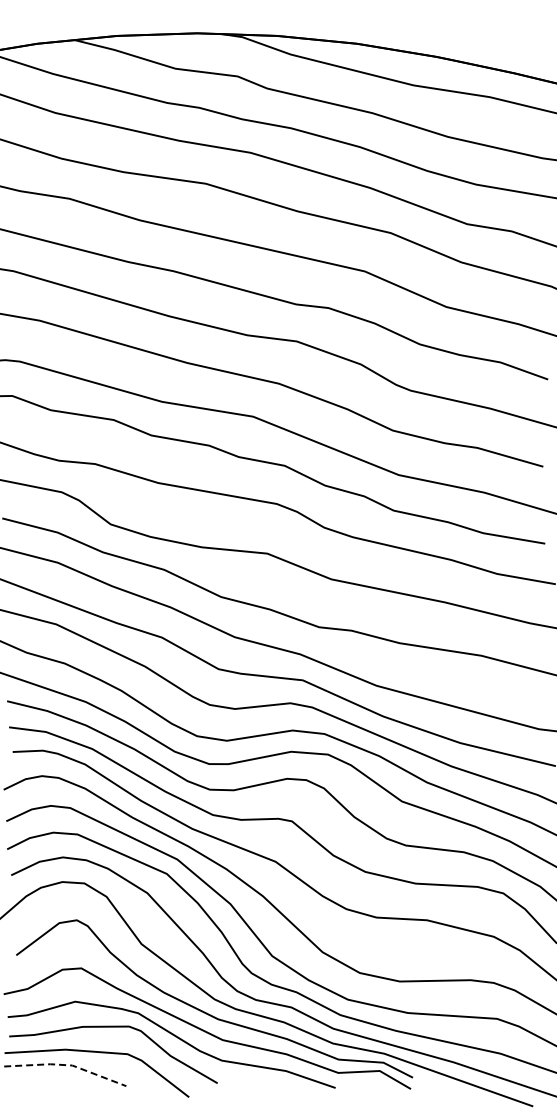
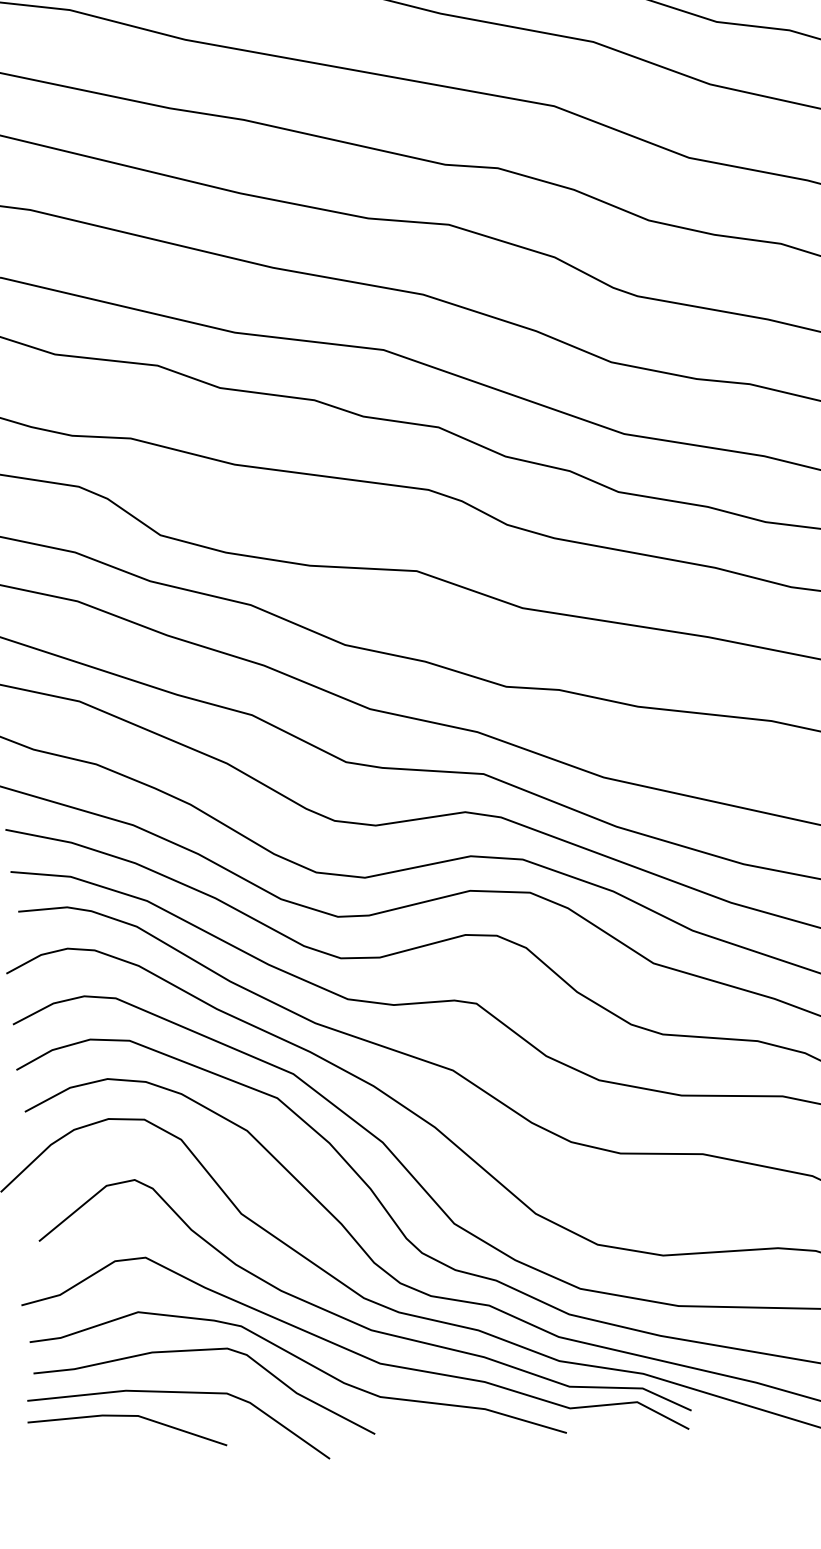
line: (66, 1065) -> (128, 1416), dashed -> solid

